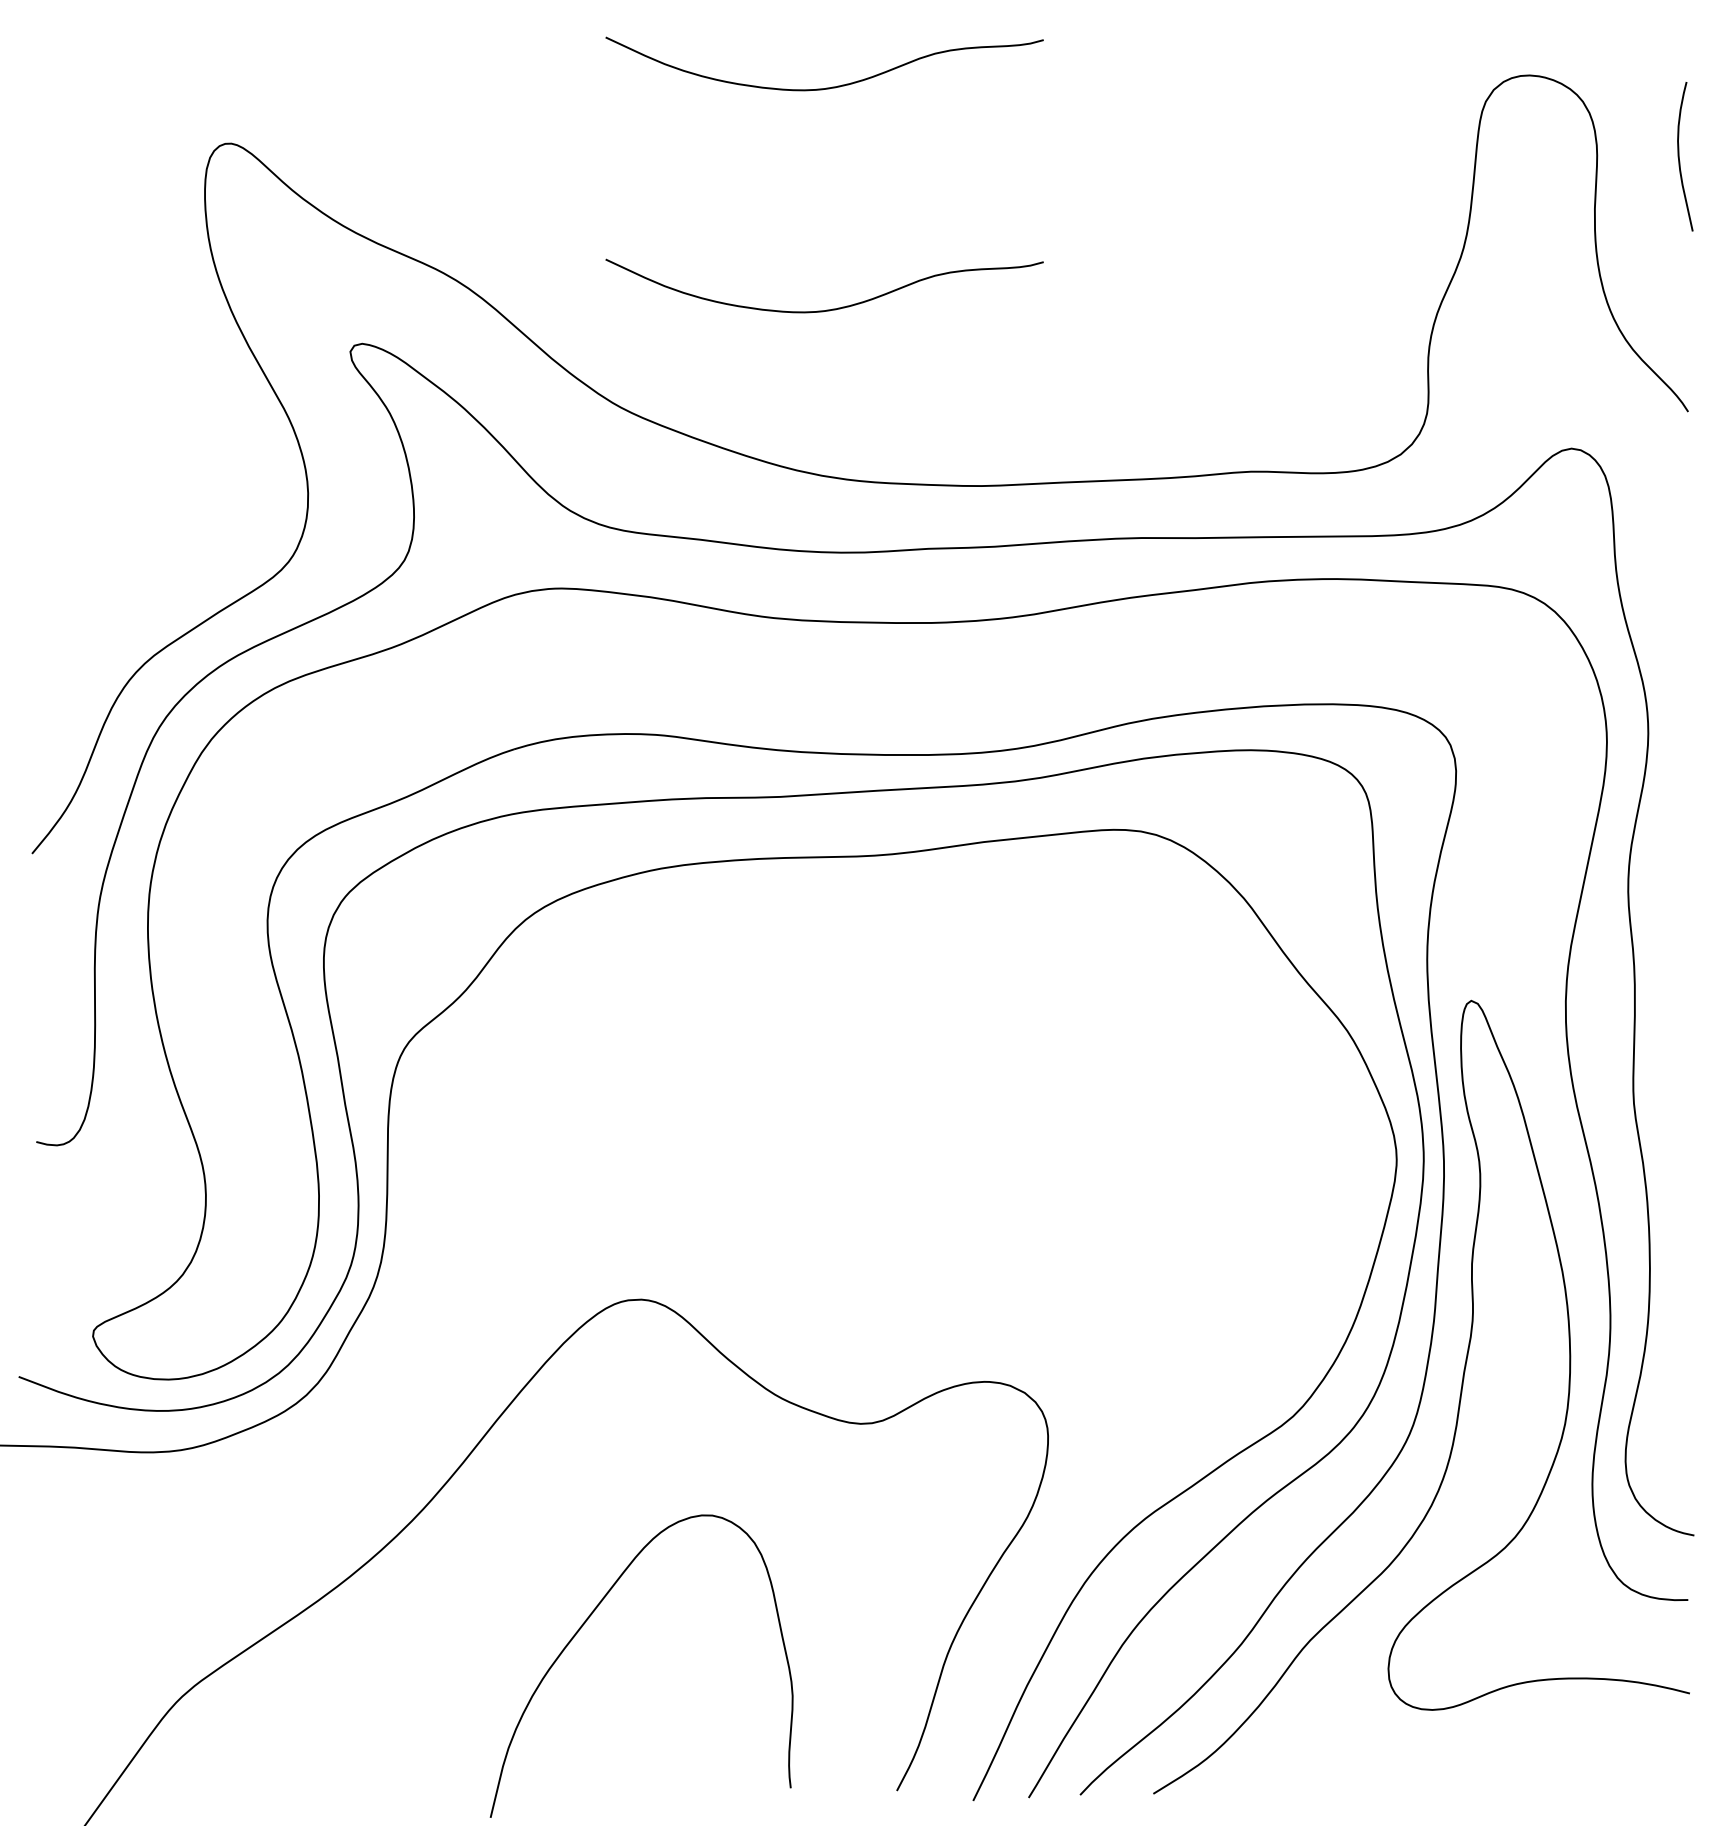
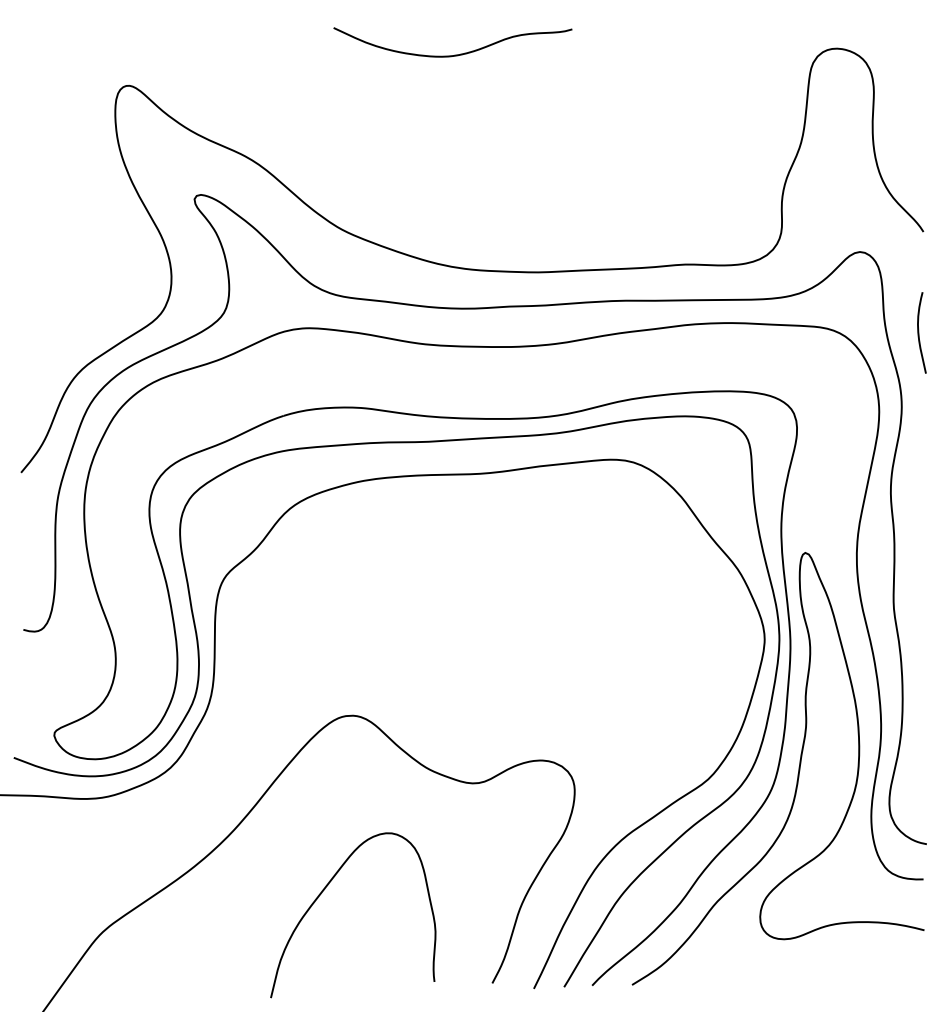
curve: (1680, 155) -> (919, 332), moved
curve: (827, 308) -> (454, 175), removed

